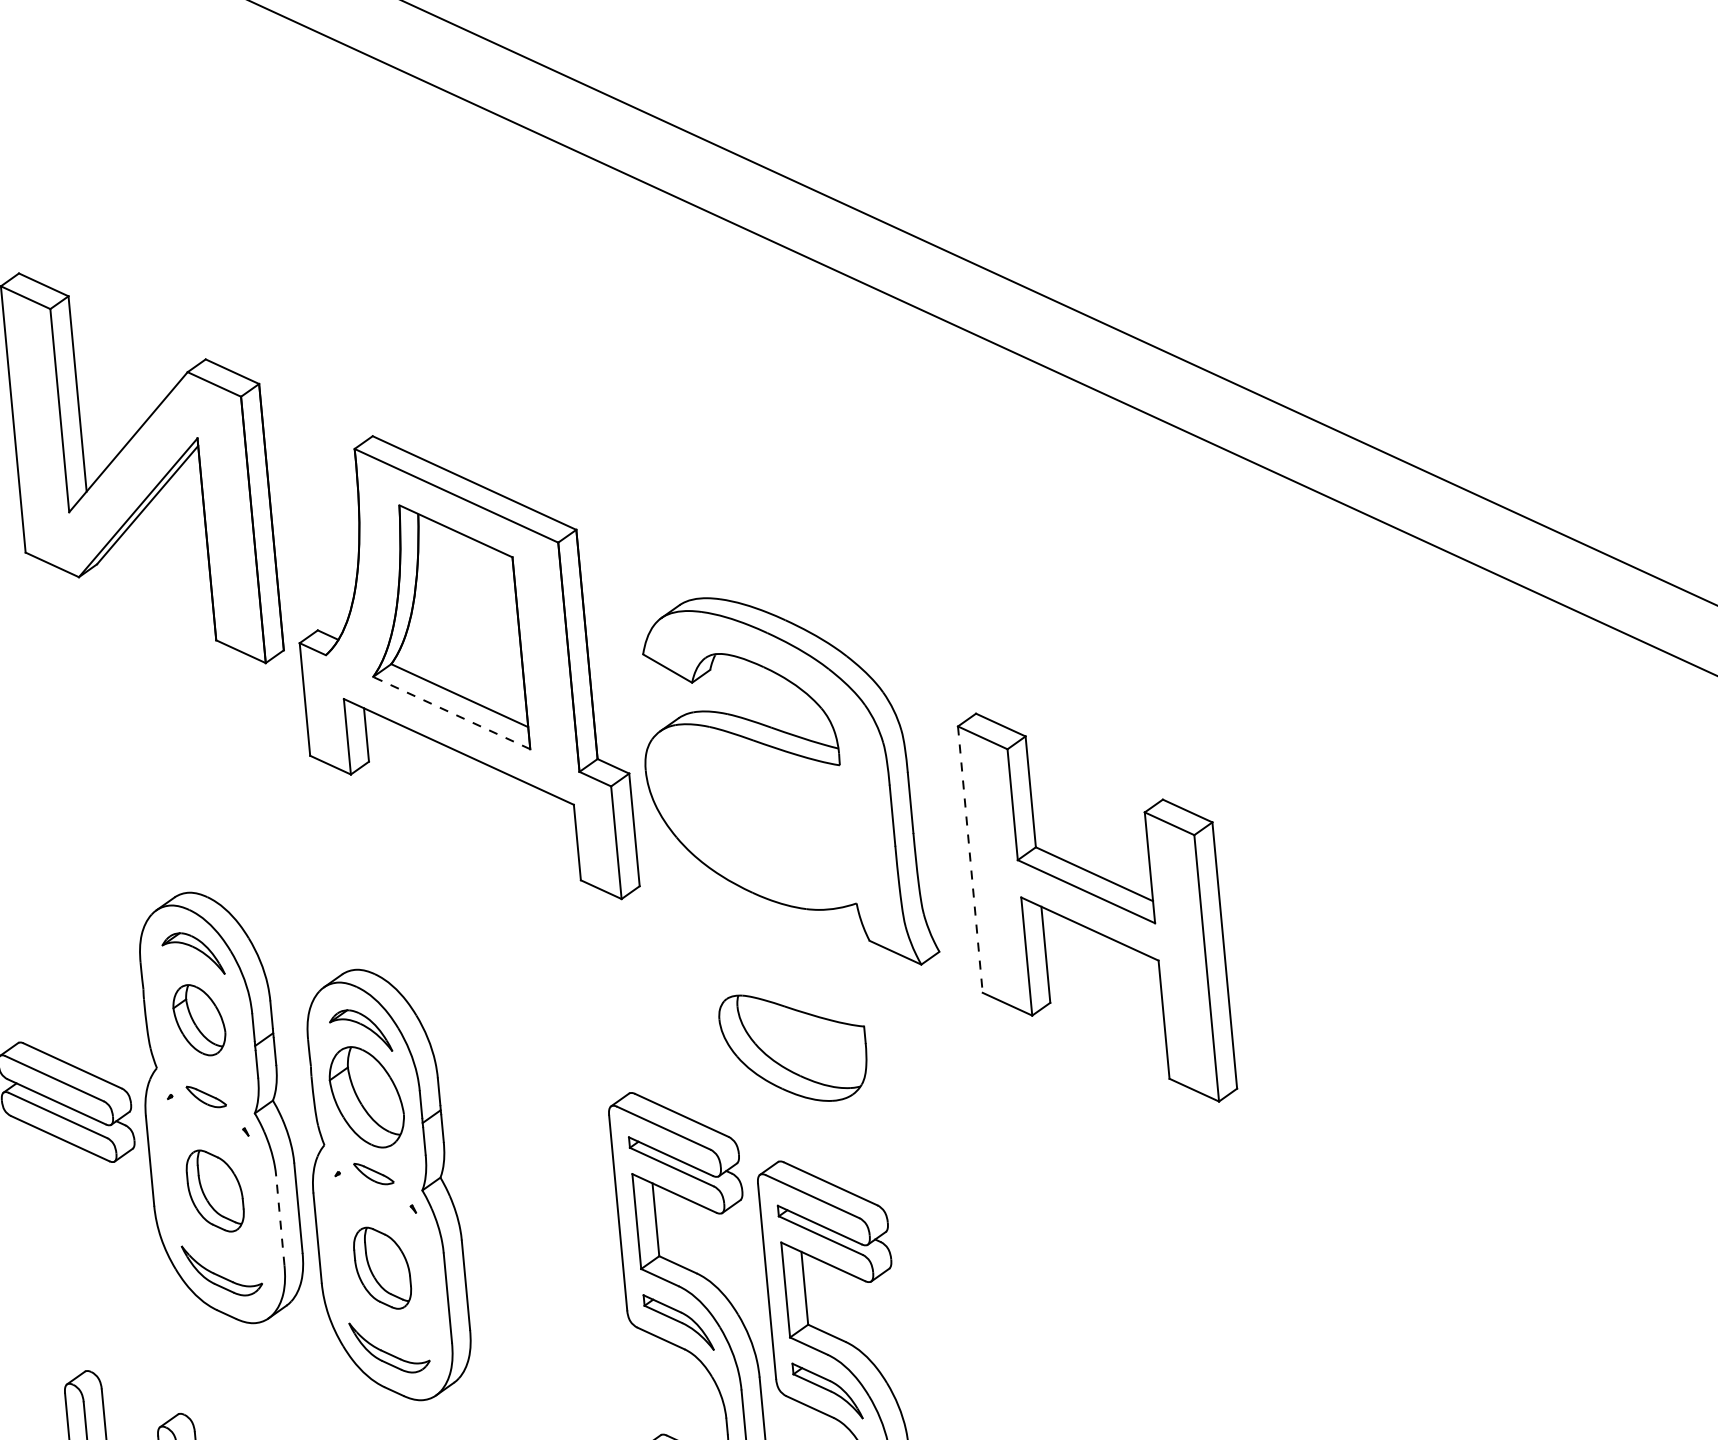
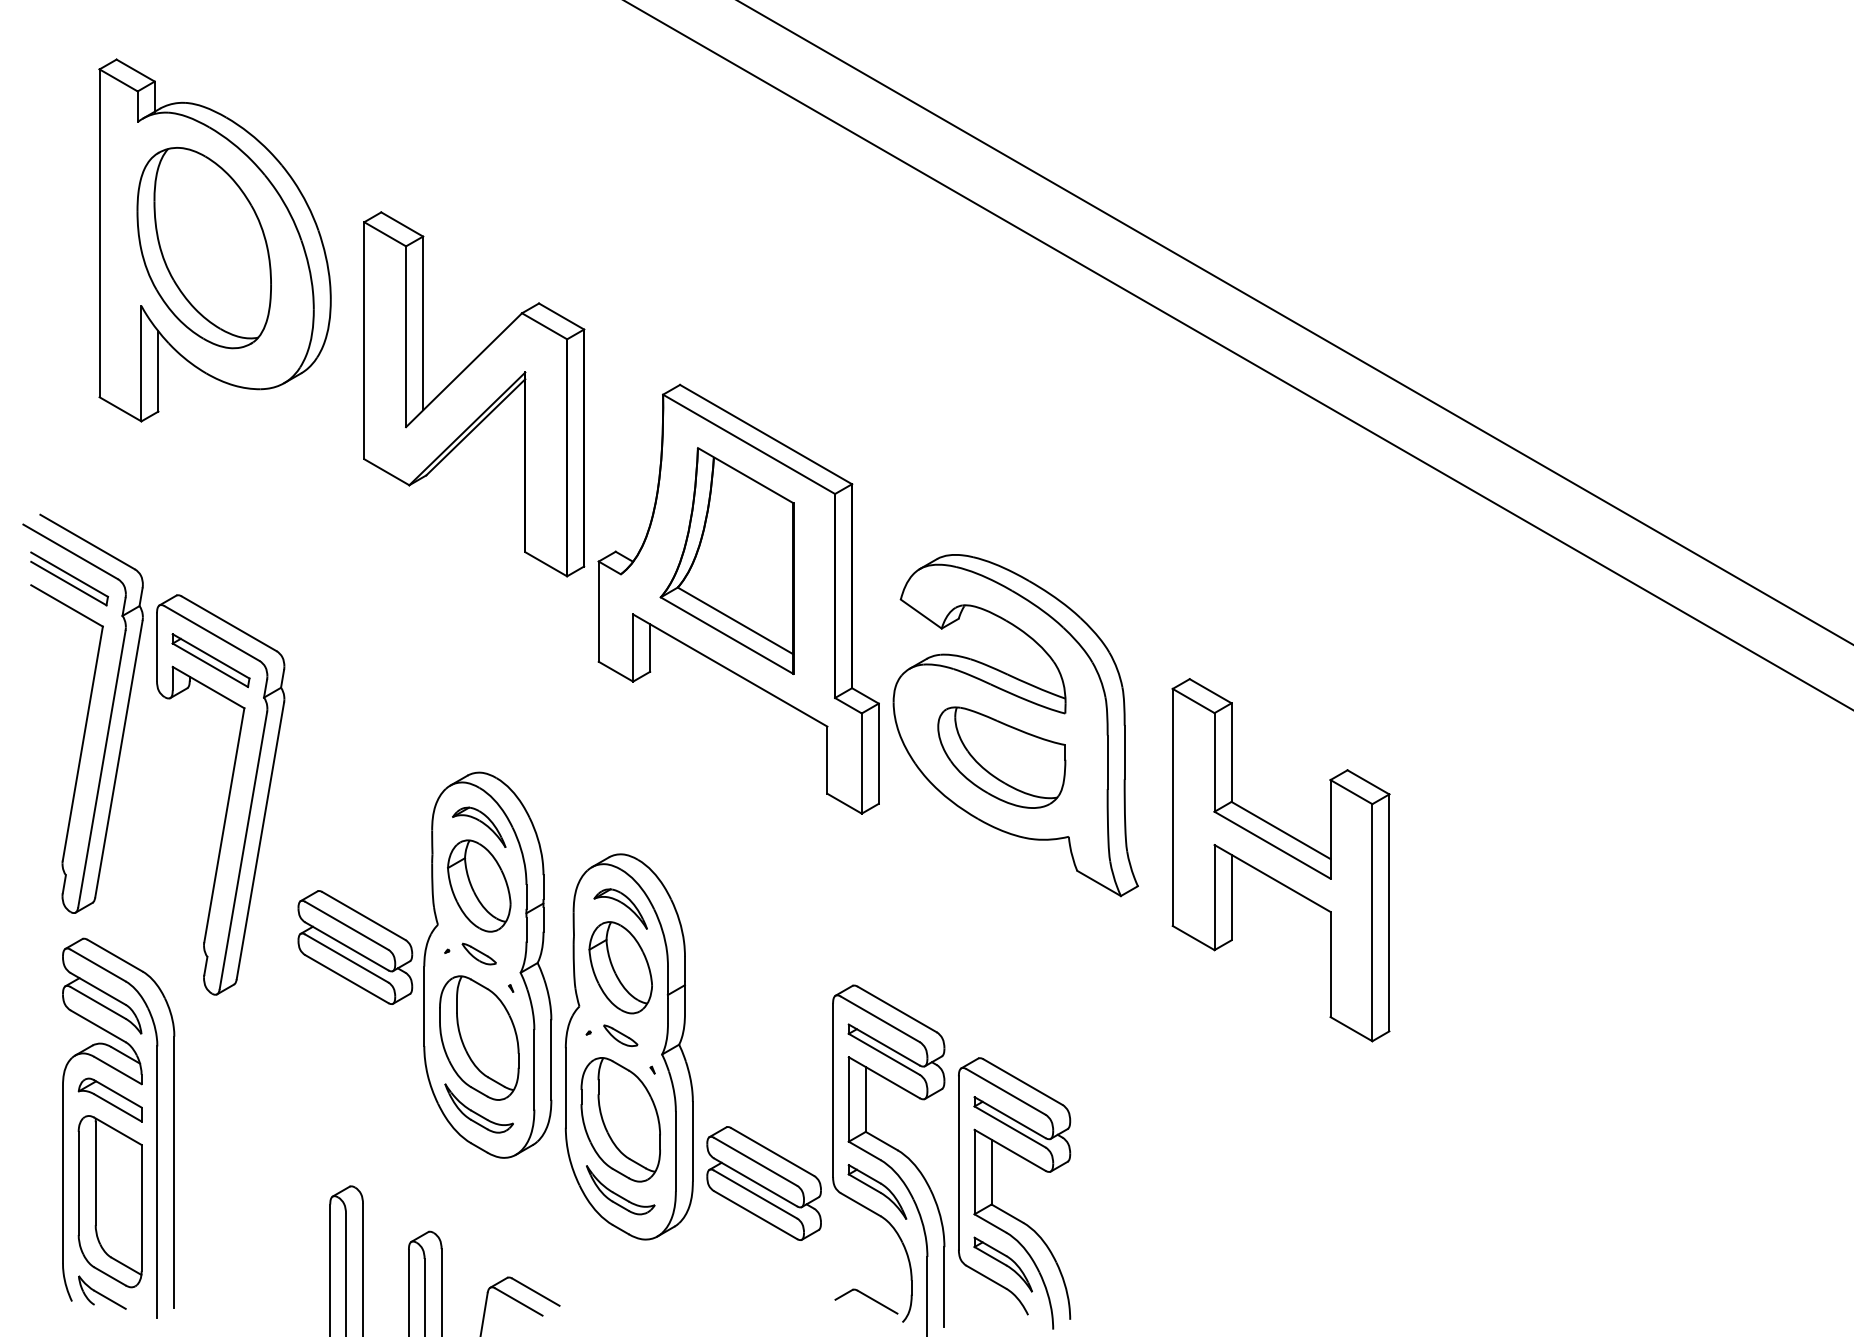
line: (452, 712) -> (727, 635), dashed -> solid
line: (970, 859) -> (1172, 807), dashed -> solid
part: (199, 1019) -> (479, 885), size x1.43
part: (793, 1047) -> (1001, 757), moved
part: (215, 1190) -> (479, 1037), size x1.67
line: (280, 1220) -> (534, 1069), dashed -> solid
part: (382, 1267) -> (620, 1119), size x1.67
part: (549, 1324) -> (763, 1183), added

